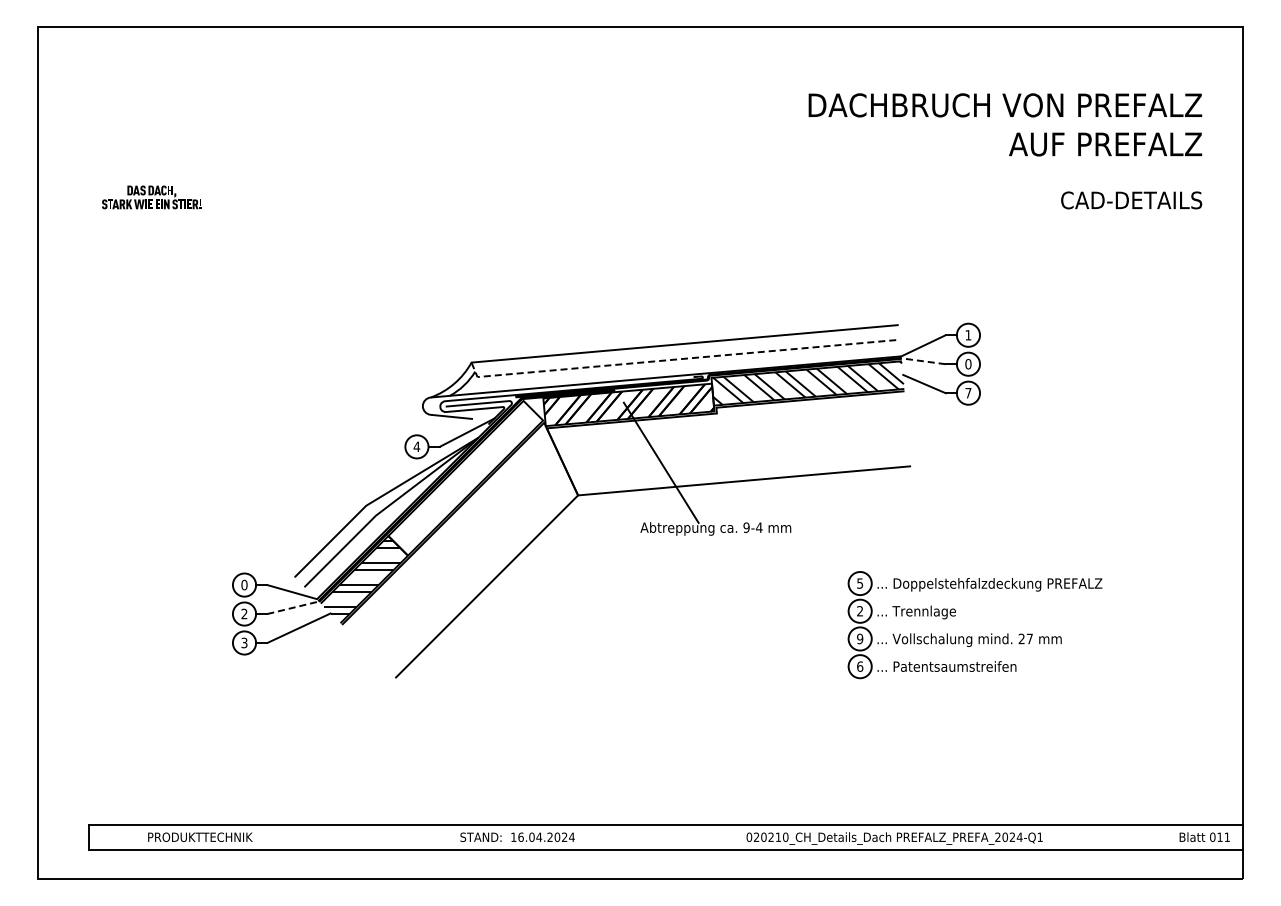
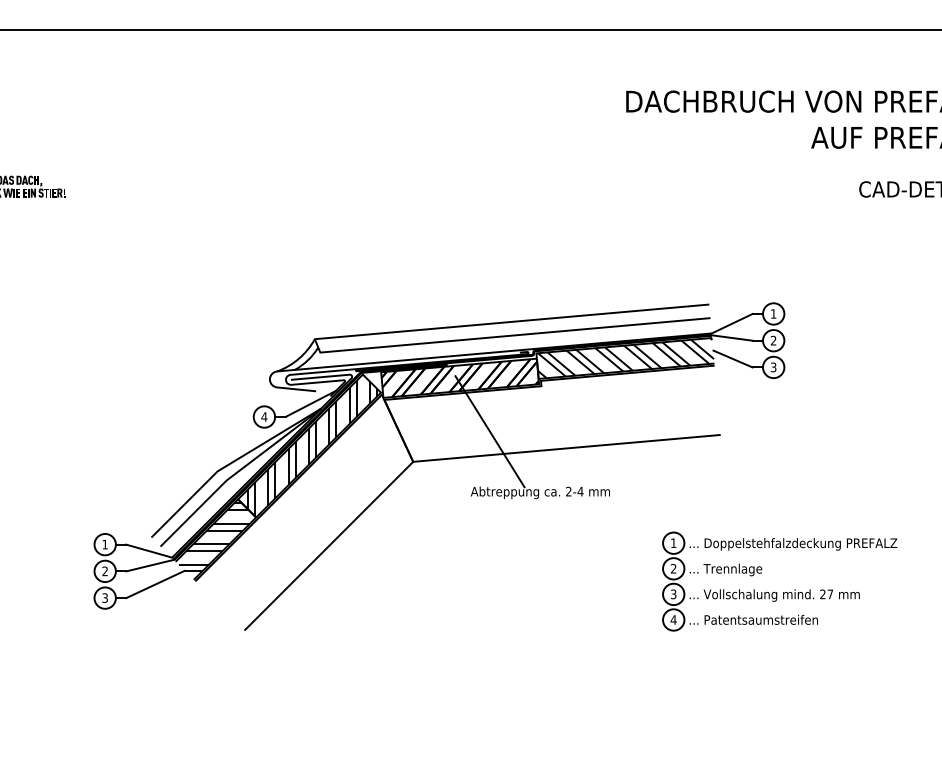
line: (680, 359) -> (507, 336), dashed -> solid
line: (923, 361) -> (732, 338), dashed -> solid
text: (968, 364) -> (773, 340), 0 -> 2
text: (968, 392) -> (773, 366), 7 -> 3
hatch: (468, 480) -> (312, 448), added
text: (746, 527) -> (568, 491), 9-4 -> 2-4
text: (860, 583) -> (674, 543), 5 -> 1
text: (244, 584) -> (105, 544), 0 -> 1
line: (293, 607) -> (150, 565), dashed -> solid
text: (860, 638) -> (674, 593), 9 -> 3
text: (859, 666) -> (673, 619), 6 -> 4

